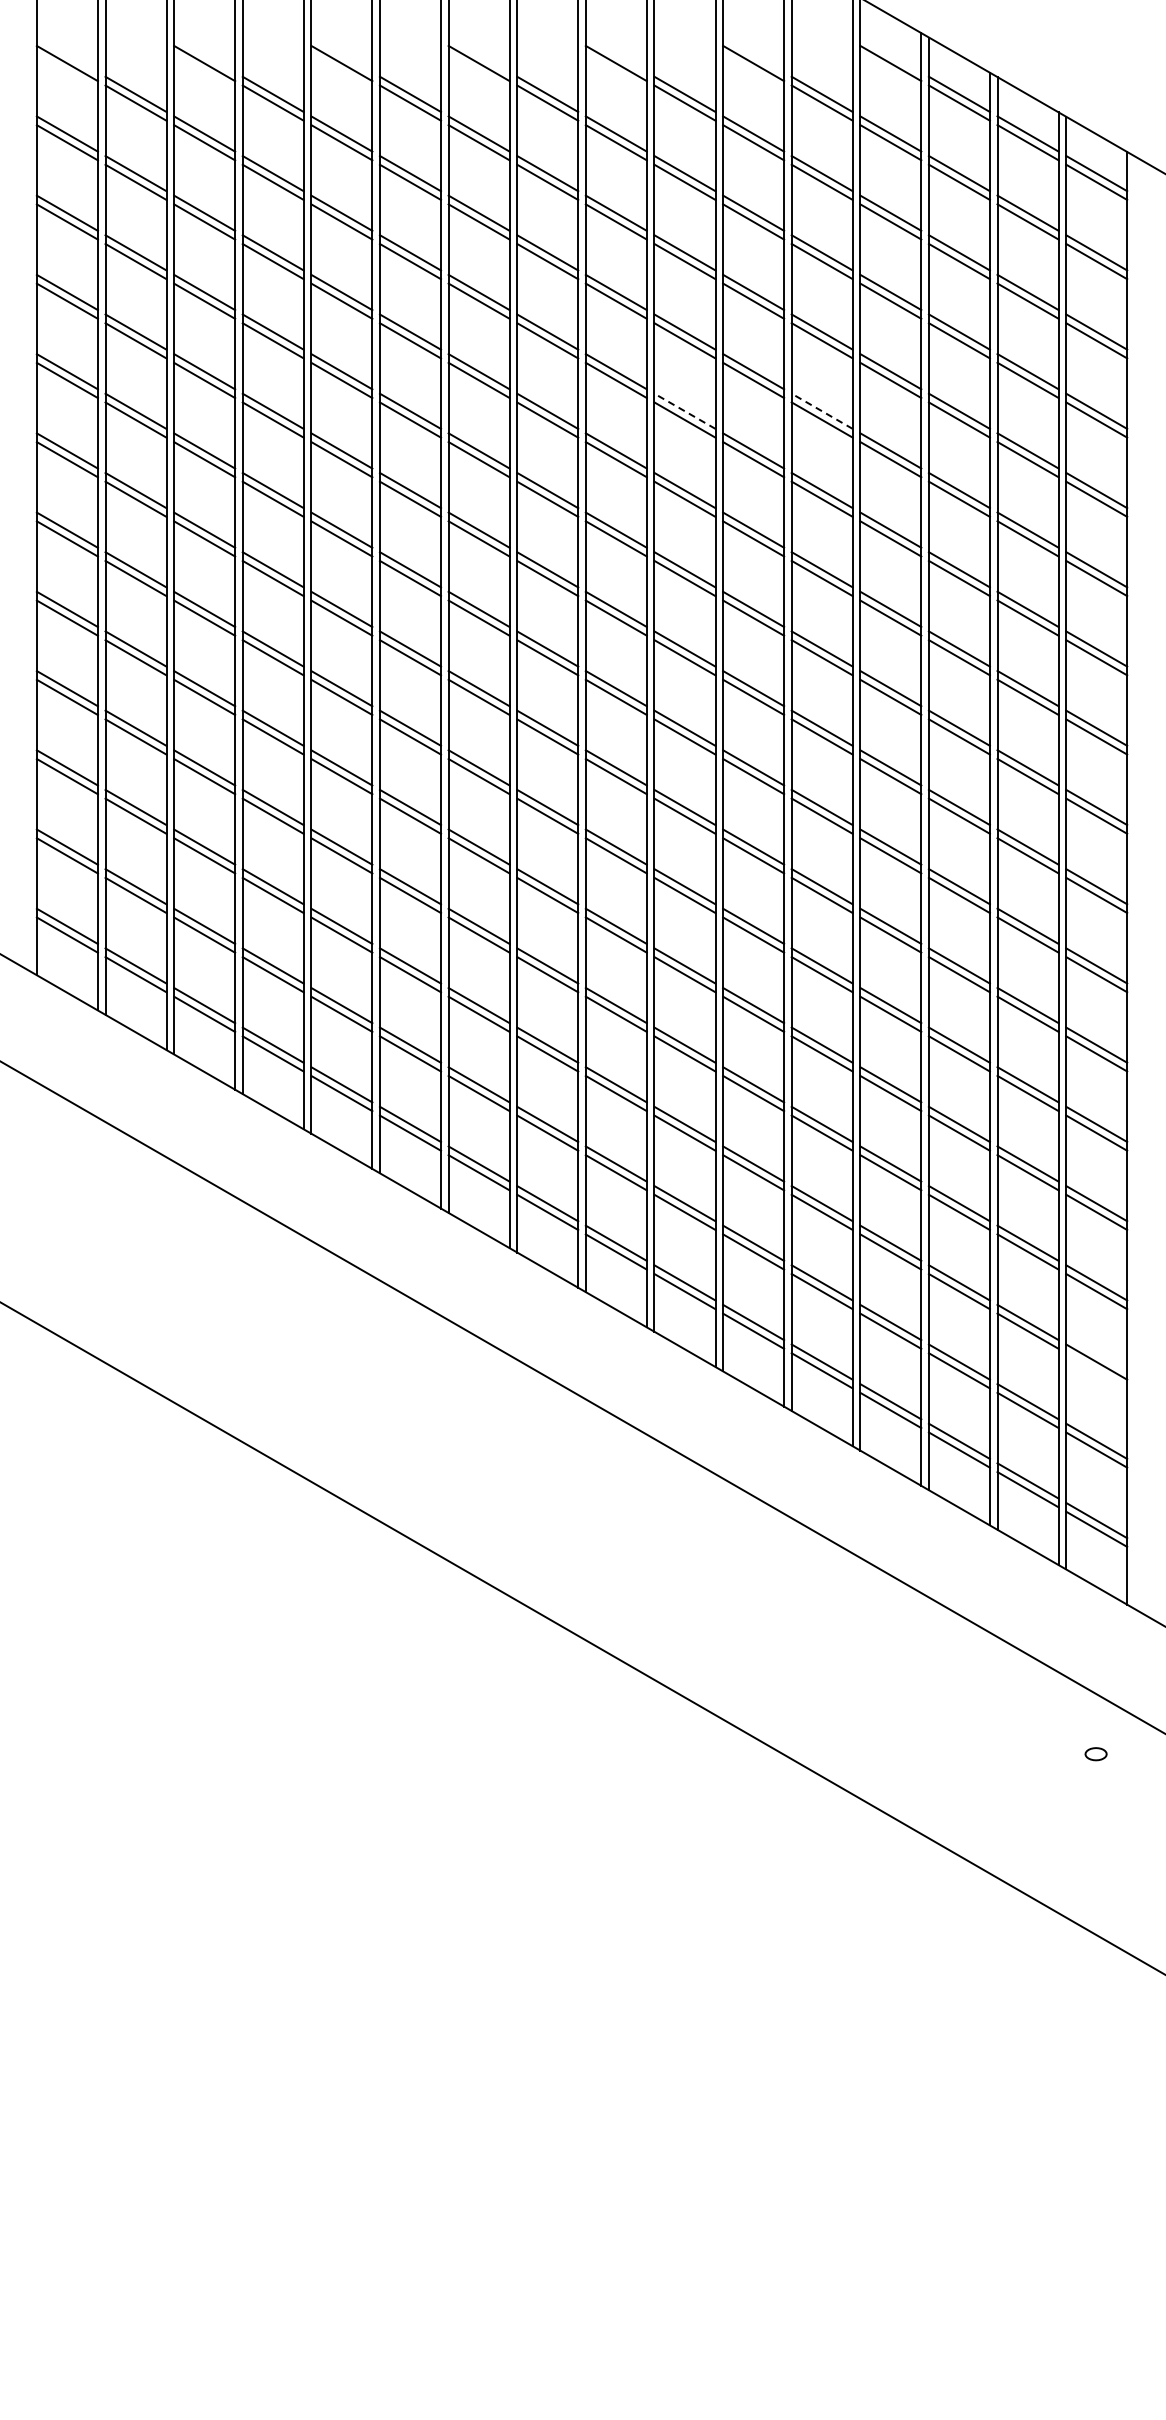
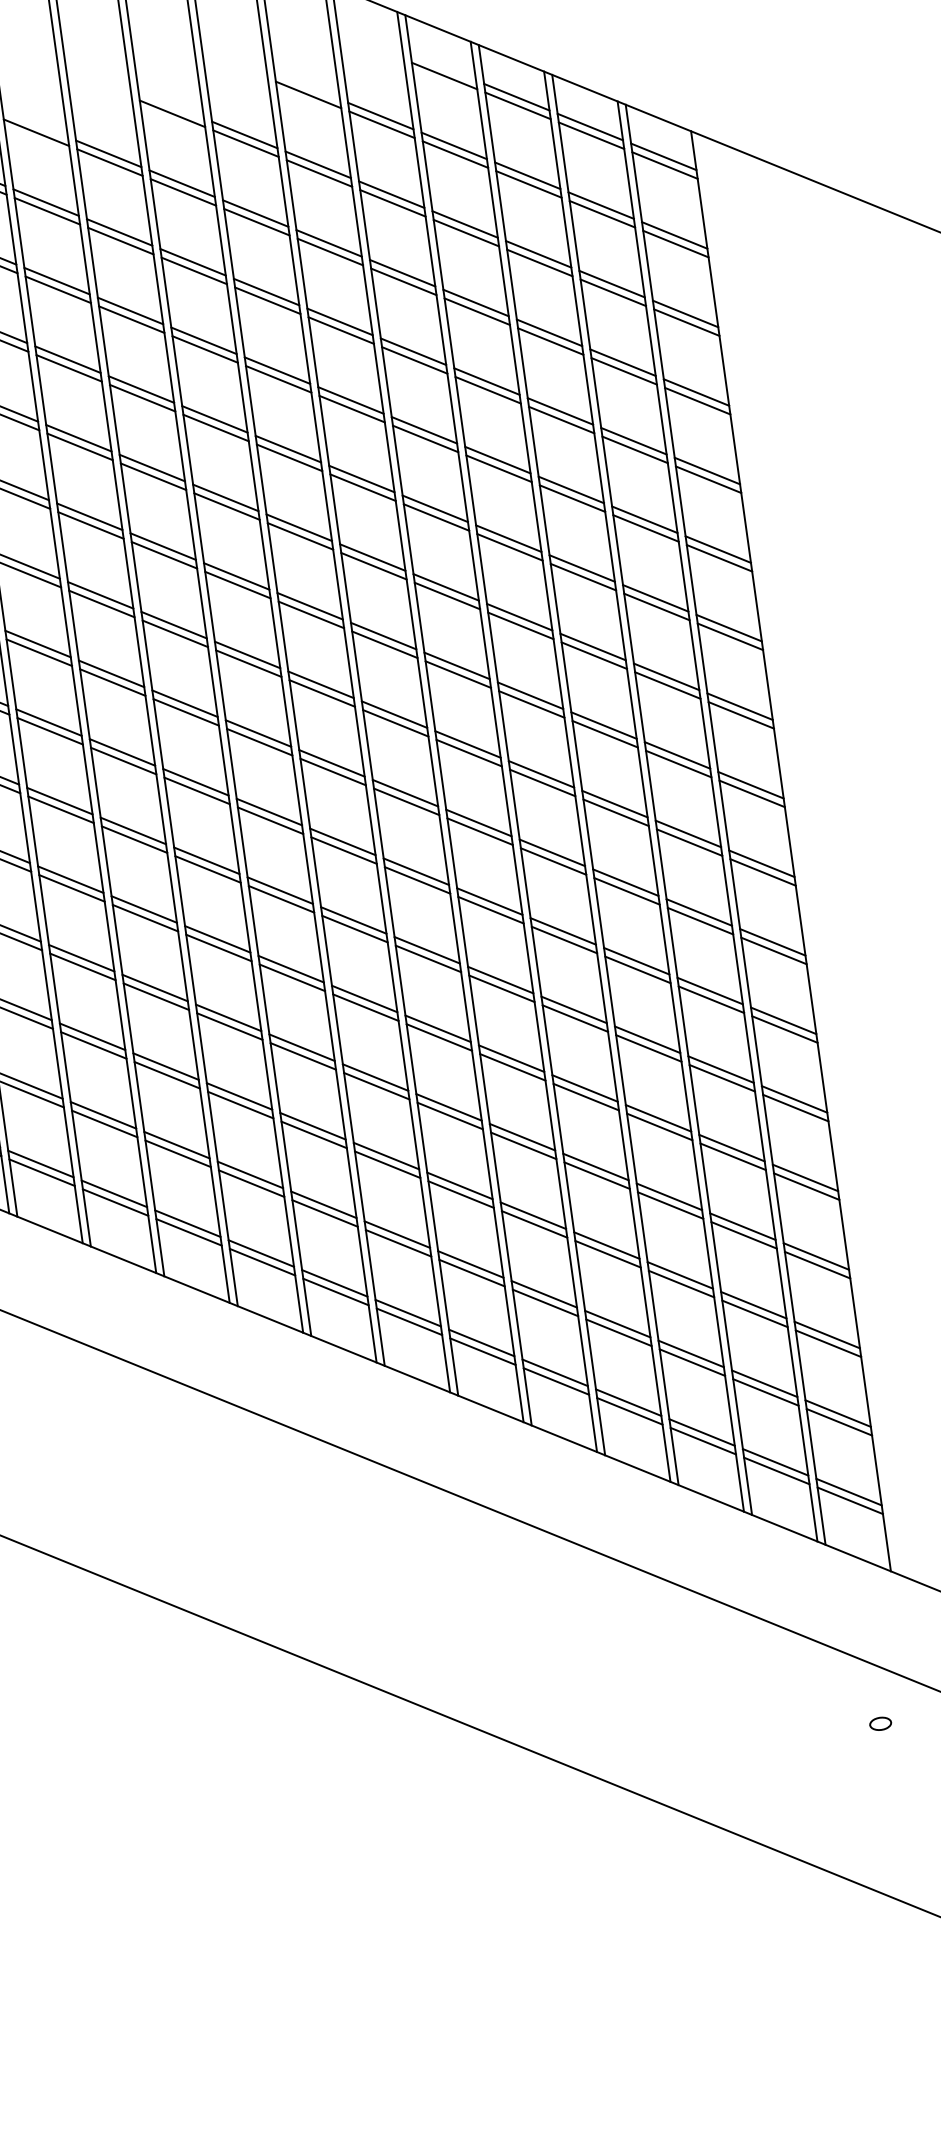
line: (684, 411) -> (287, 449), dashed -> solid
line: (821, 411) -> (423, 430), dashed -> solid
line: (1096, 1370) -> (828, 1343), added

